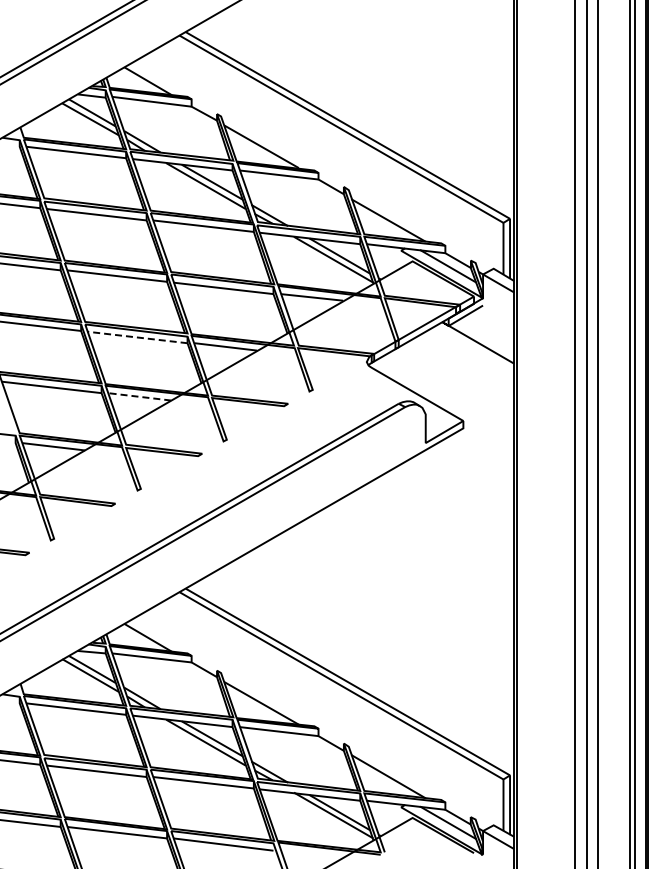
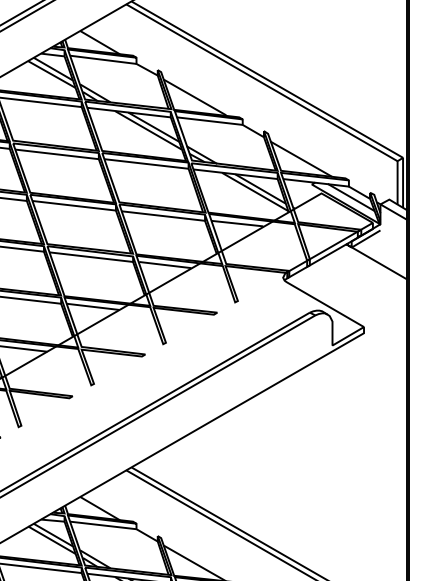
line: (137, 337) -> (91, 257), dashed -> solid
line: (139, 396) -> (92, 306), dashed -> solid

